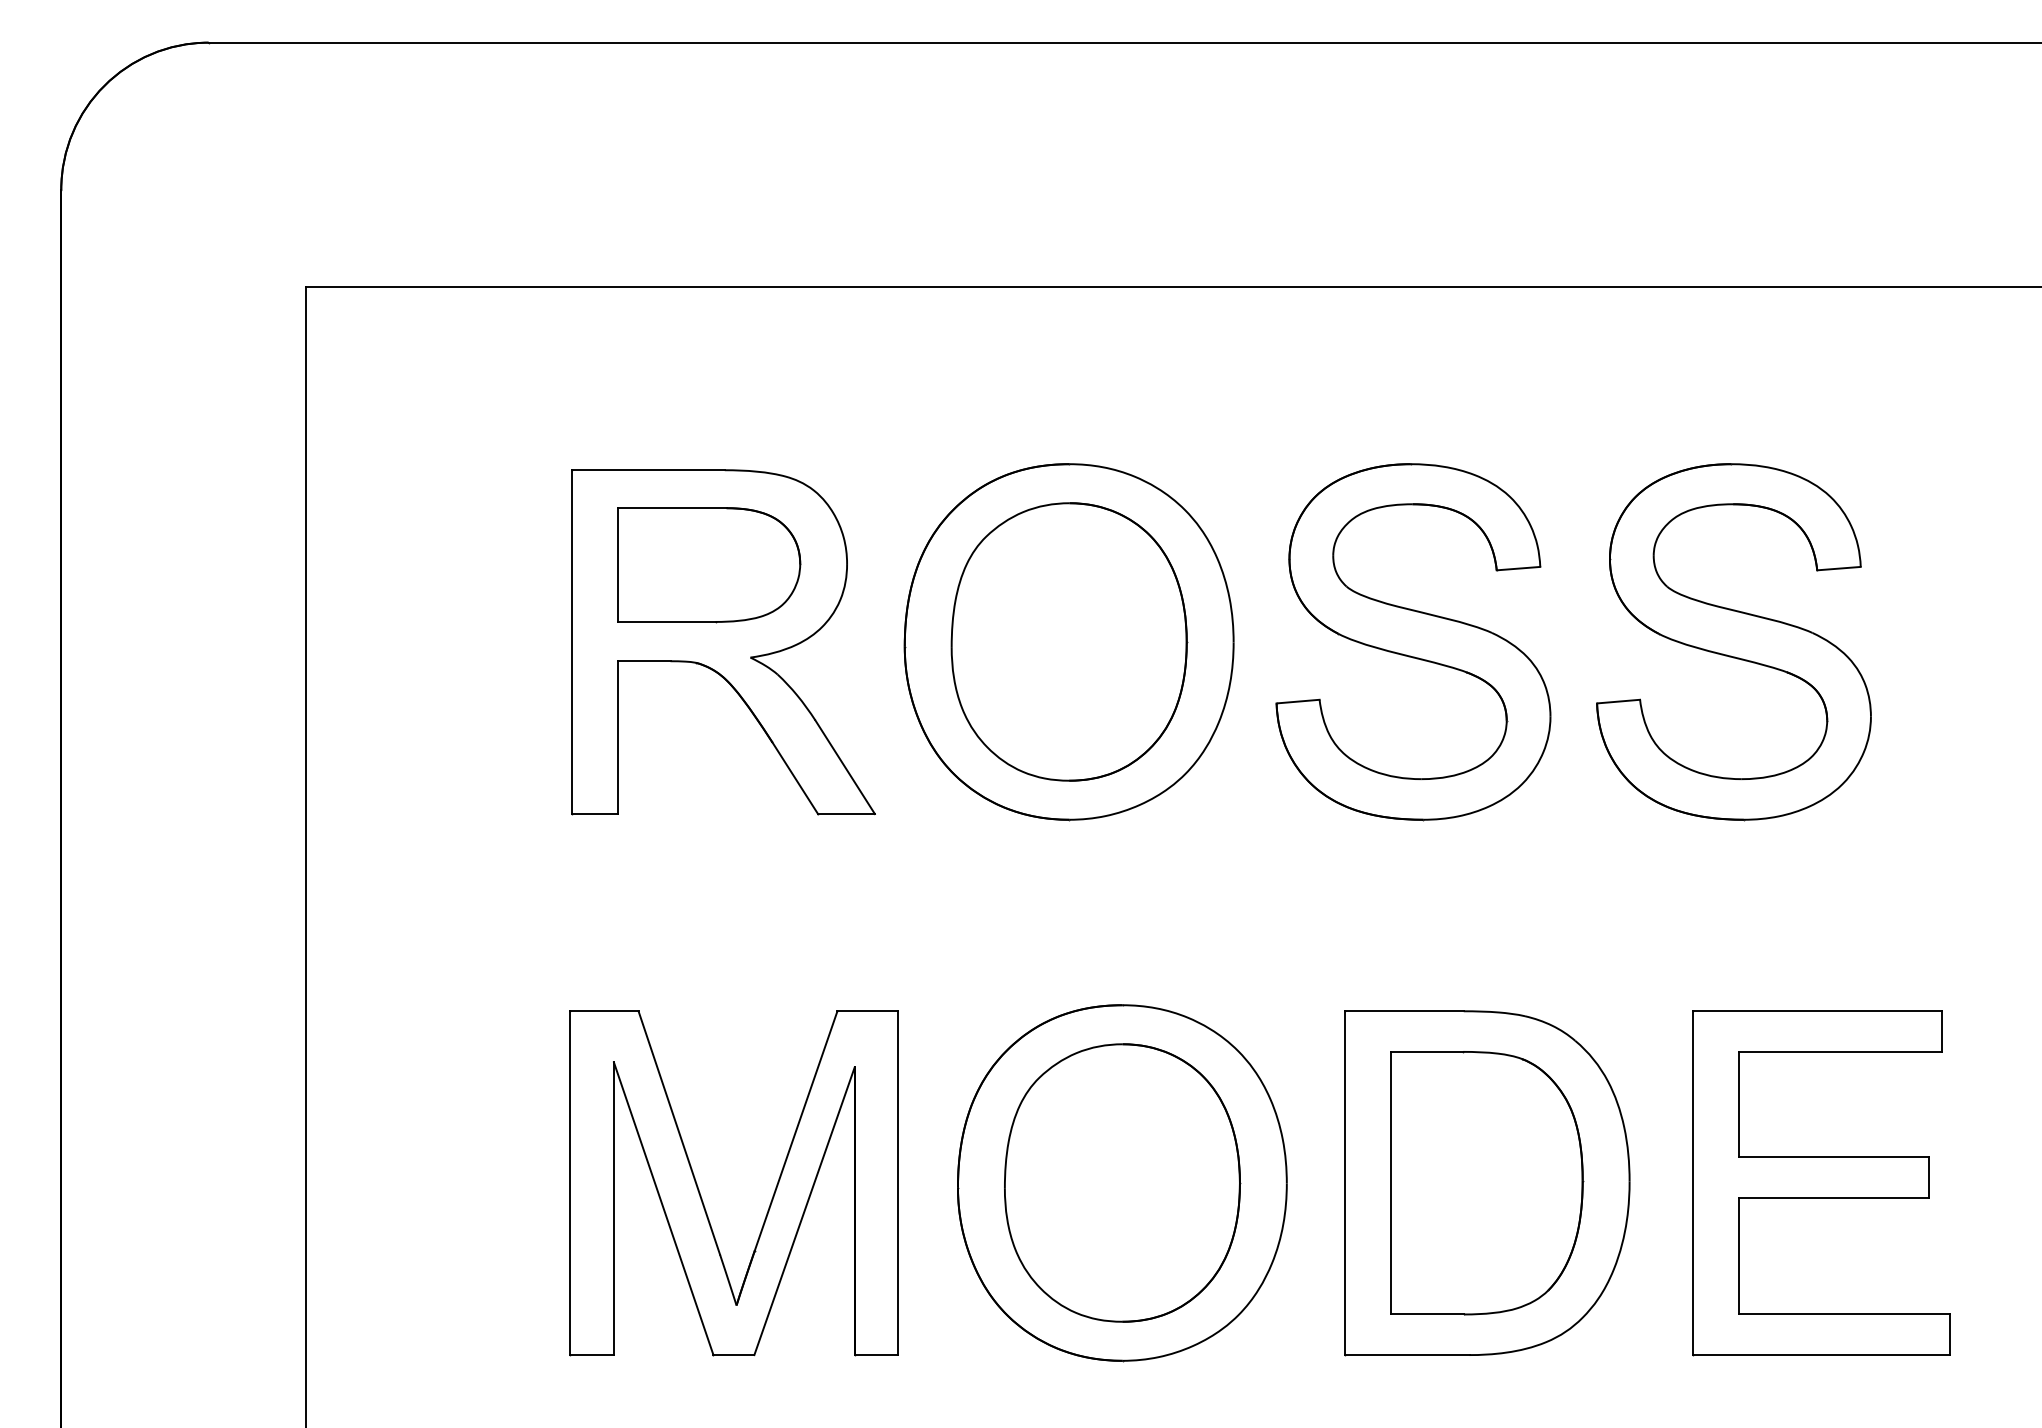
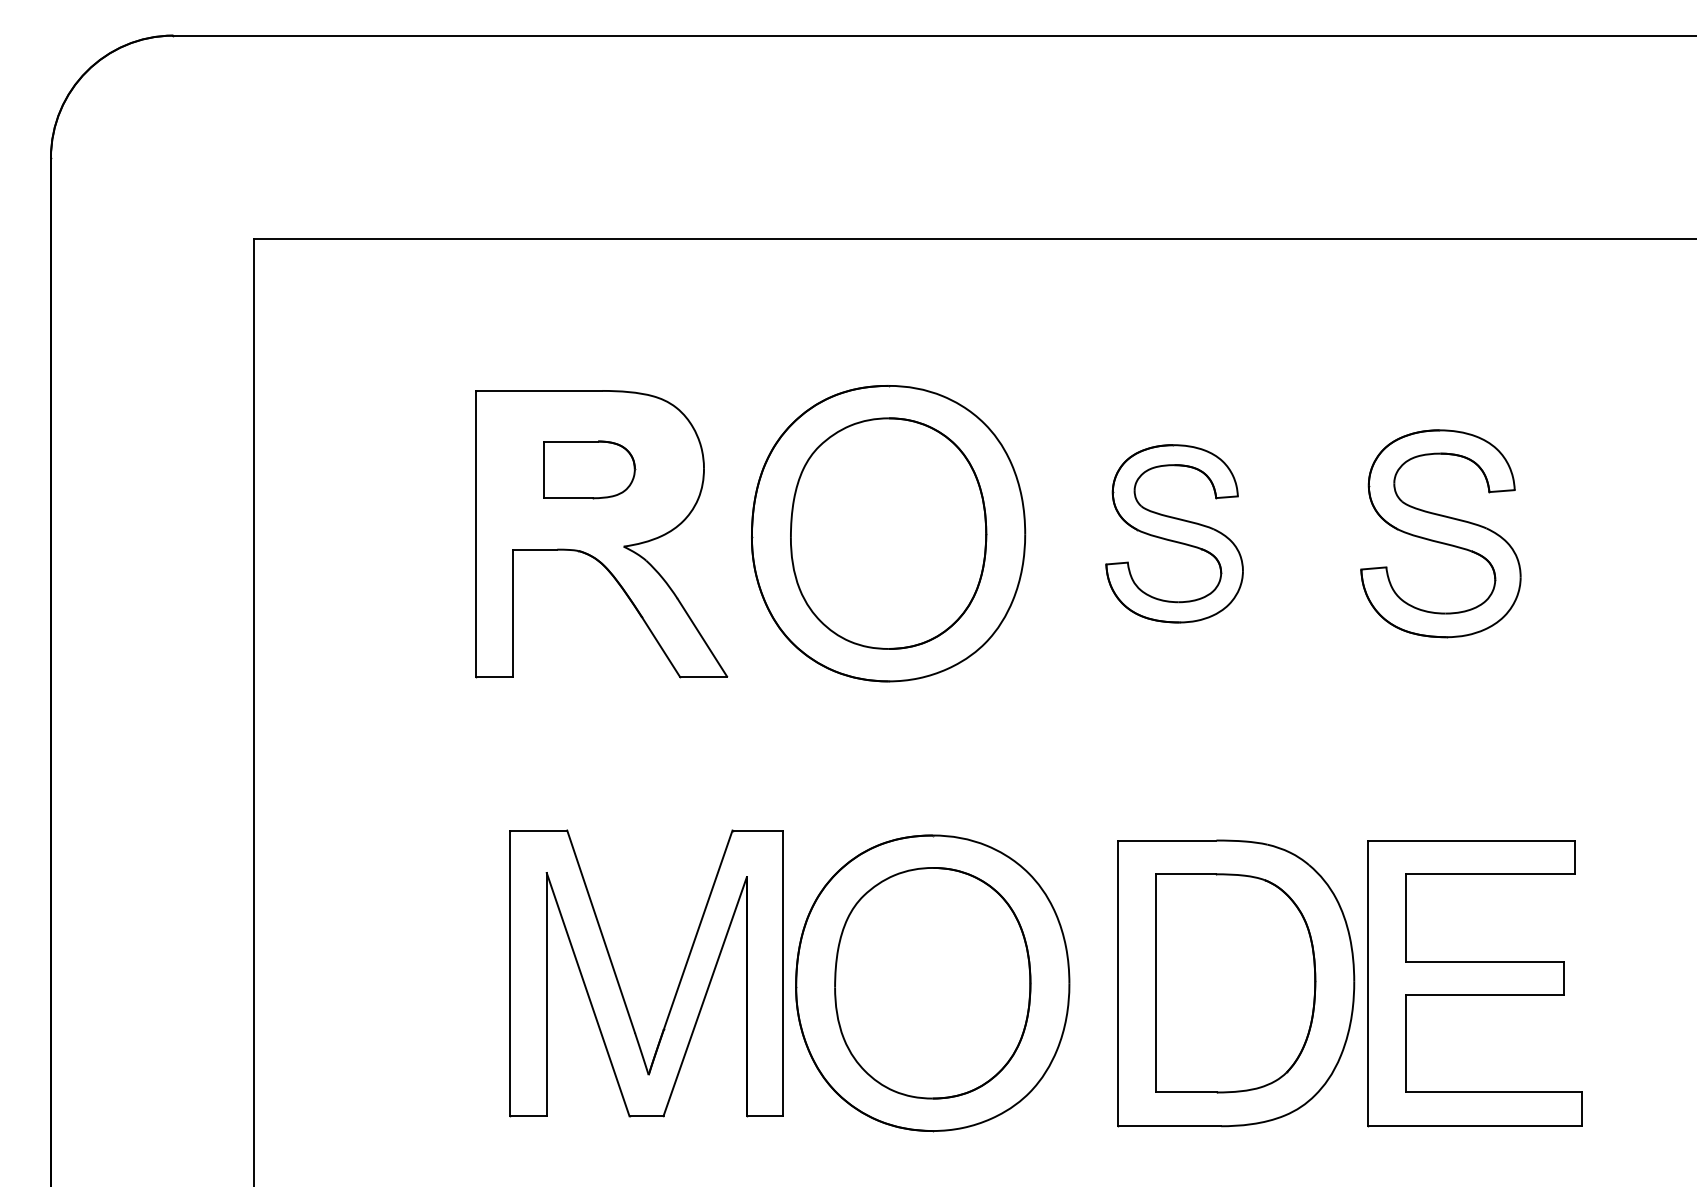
part: (709, 565) -> (589, 470), size x0.6
part: (1413, 642) -> (1174, 534), size x0.6
part: (1733, 642) -> (1440, 534), size x0.7
part: (1821, 1183) -> (1474, 983), moved
part: (701, 1195) -> (619, 983), moved

